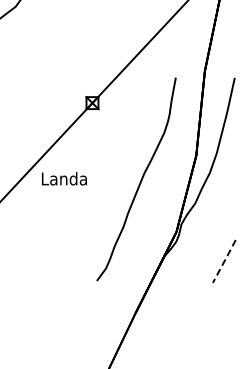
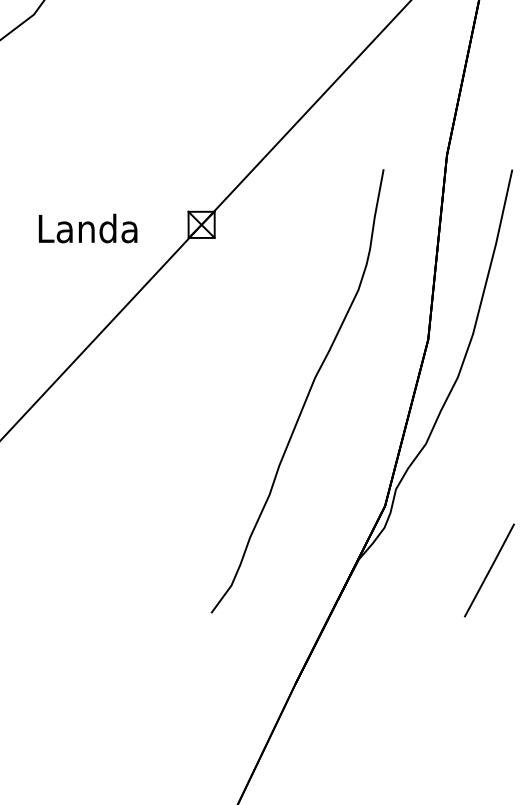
text: (64, 178) -> (88, 227), moved
line: (224, 261) -> (489, 570), dashed -> solid

